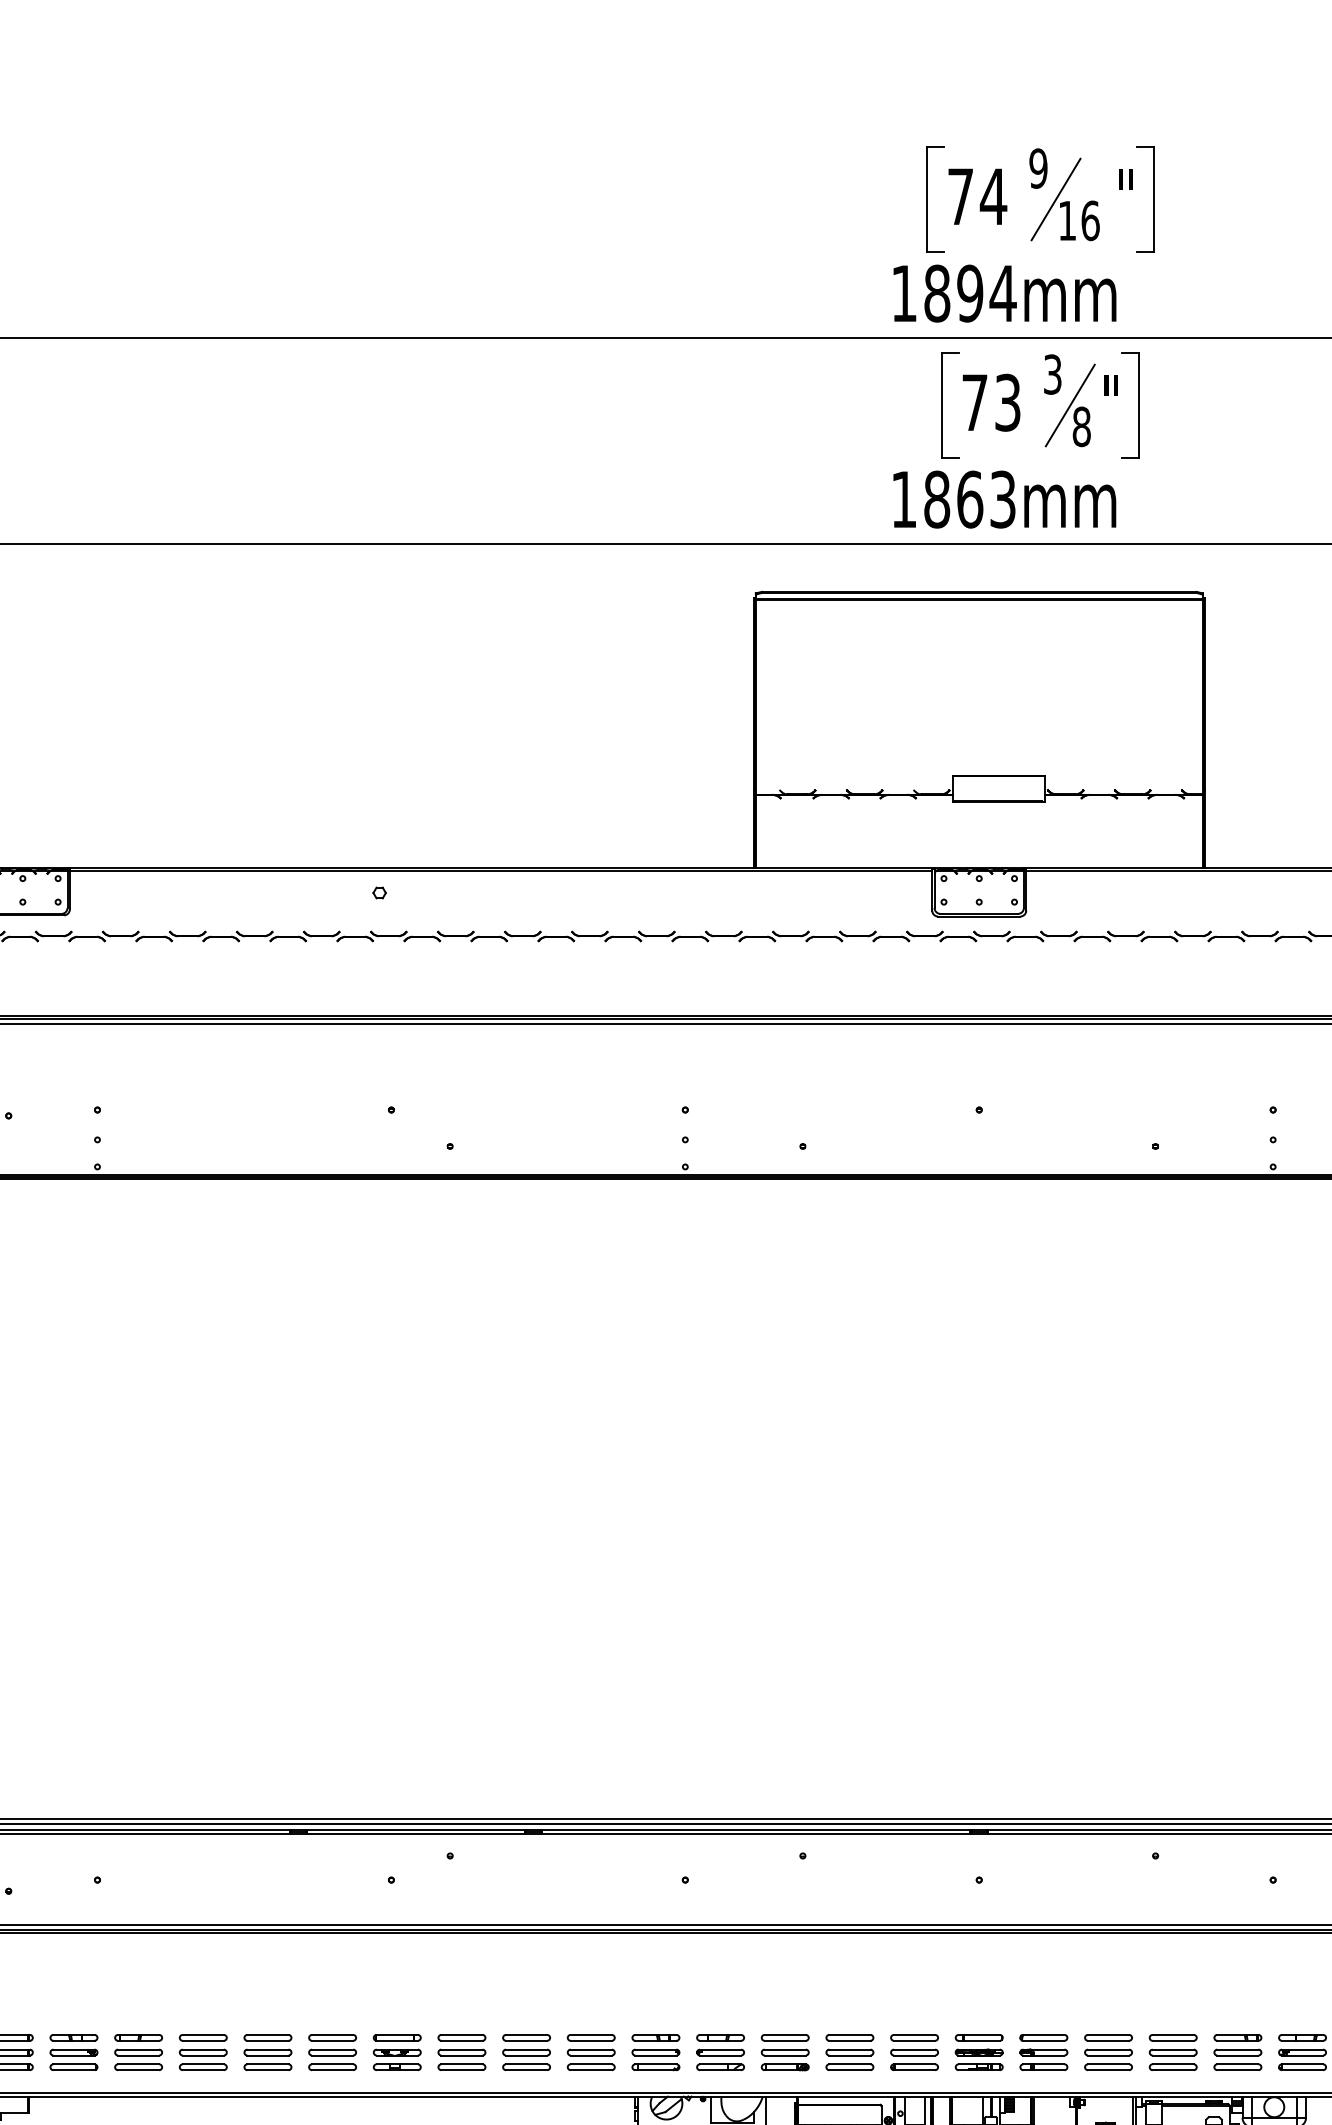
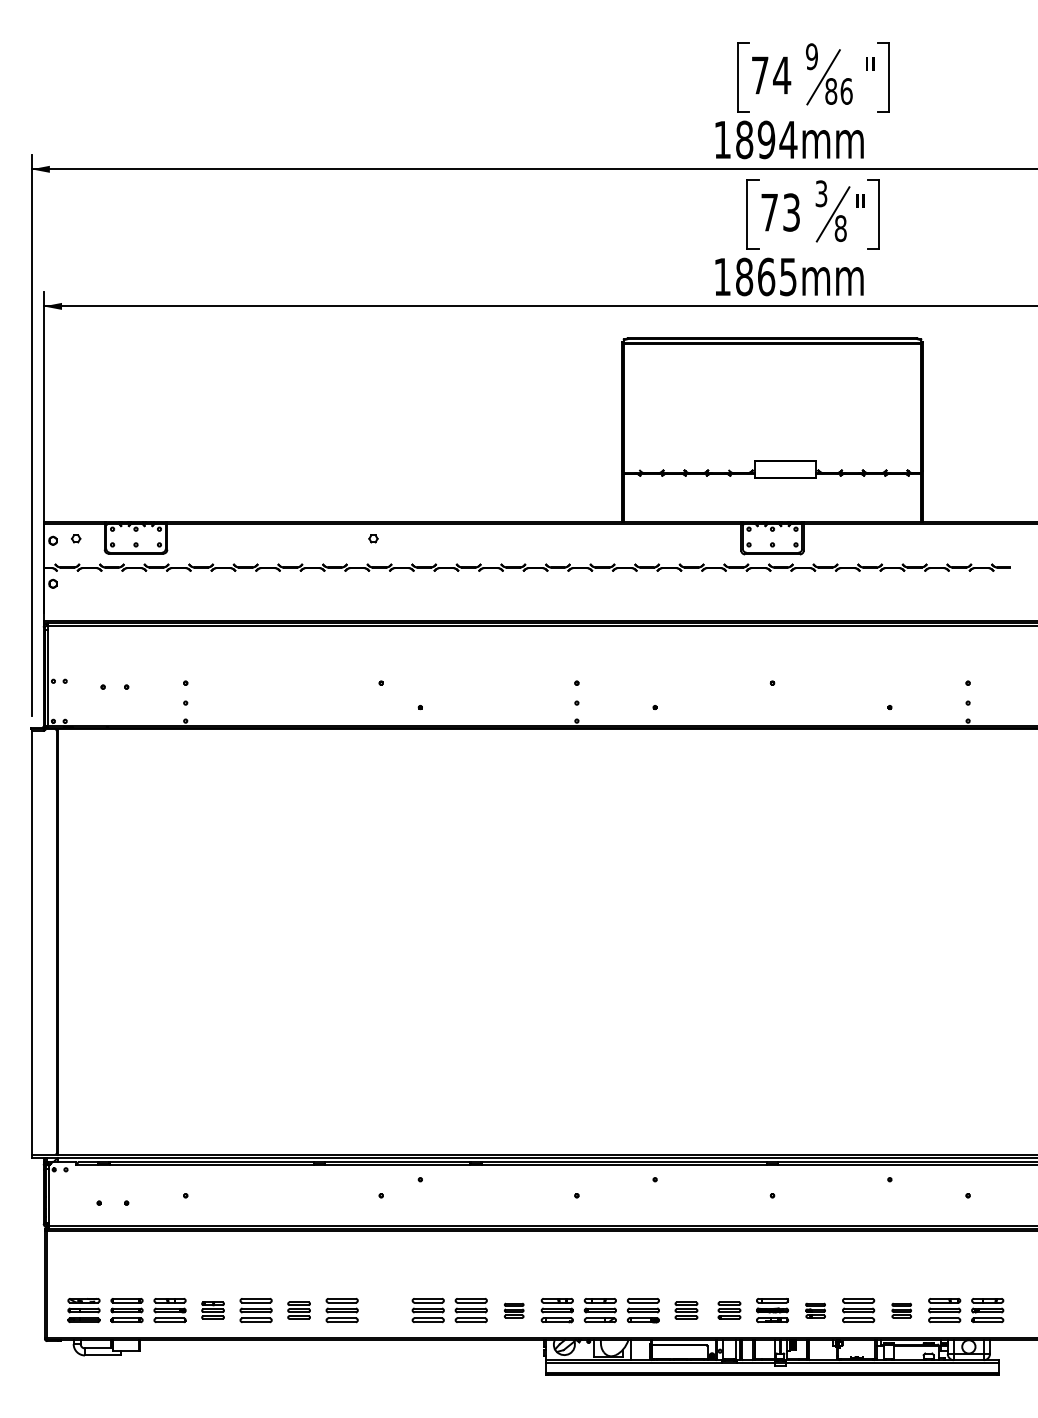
text: (1067, 220) -> (831, 91), 16 -> 86
text: (1003, 498) -> (788, 276), 1863mm -> 1865mm
part: (137, 2052) -> (212, 1310), size x0.7
part: (266, 2052) -> (298, 1310), size x0.7
part: (396, 2052) -> (384, 1310), removed
part: (590, 2052) -> (513, 1310), size x0.6
part: (849, 2052) -> (686, 1310), size x0.7
part: (914, 2052) -> (729, 1310), size x0.7
part: (1043, 2052) -> (815, 1310), size x0.6
part: (1173, 2052) -> (901, 1310), size x0.6

